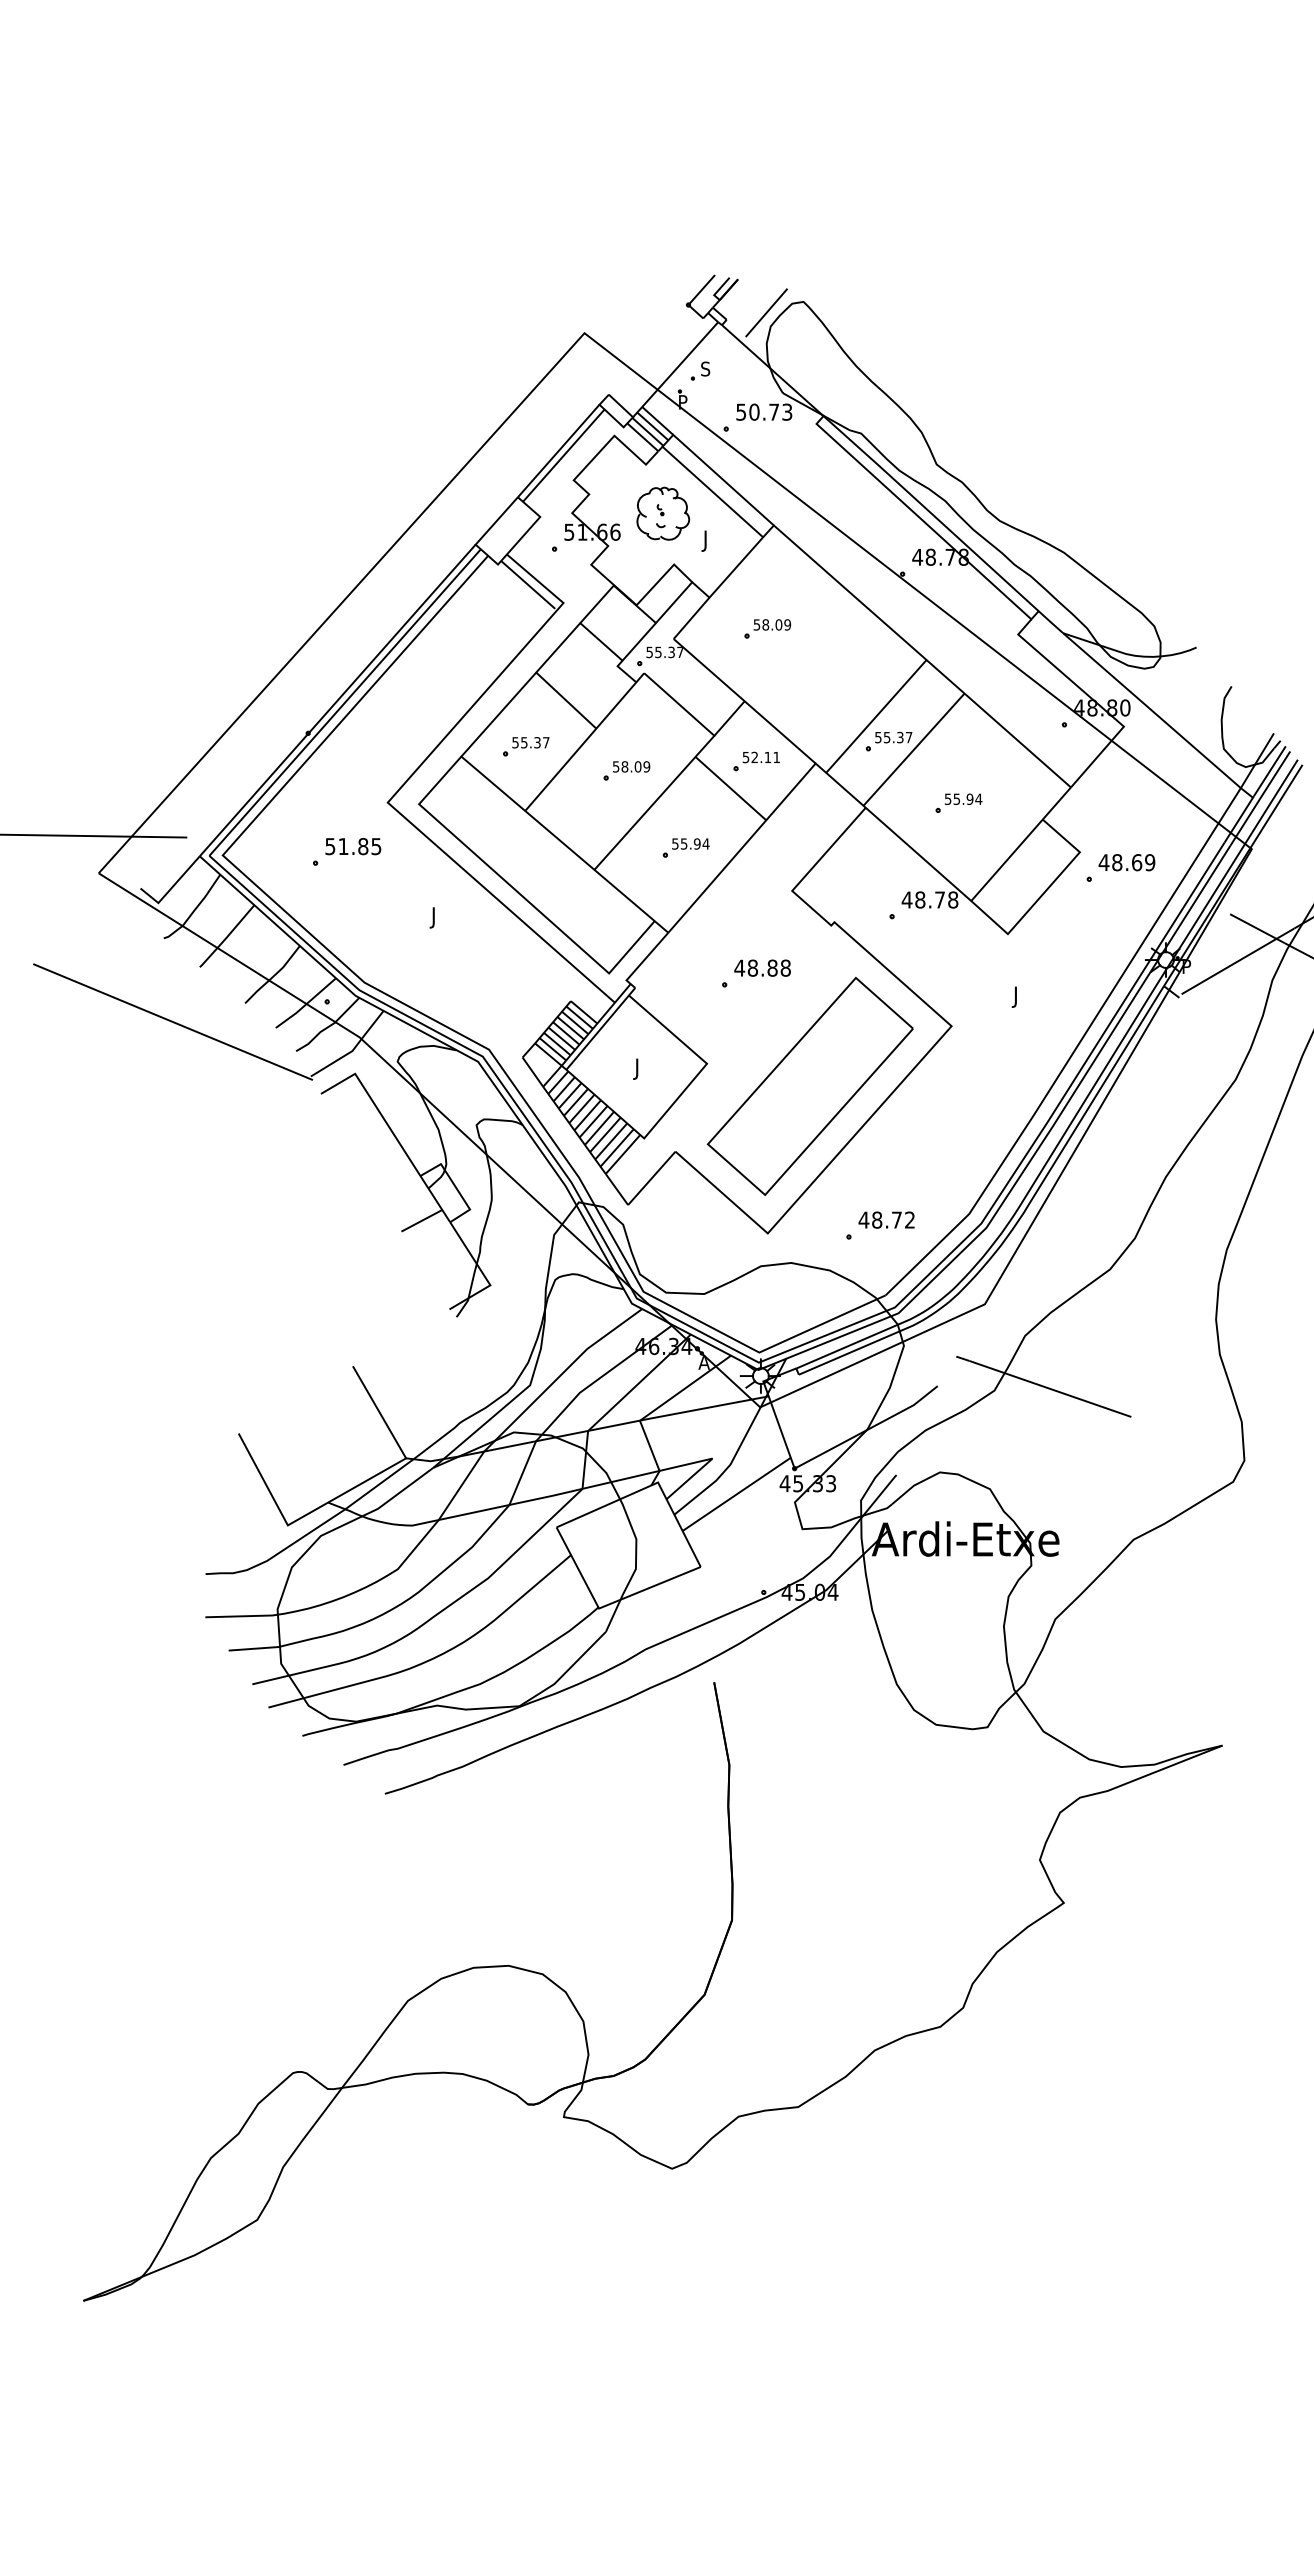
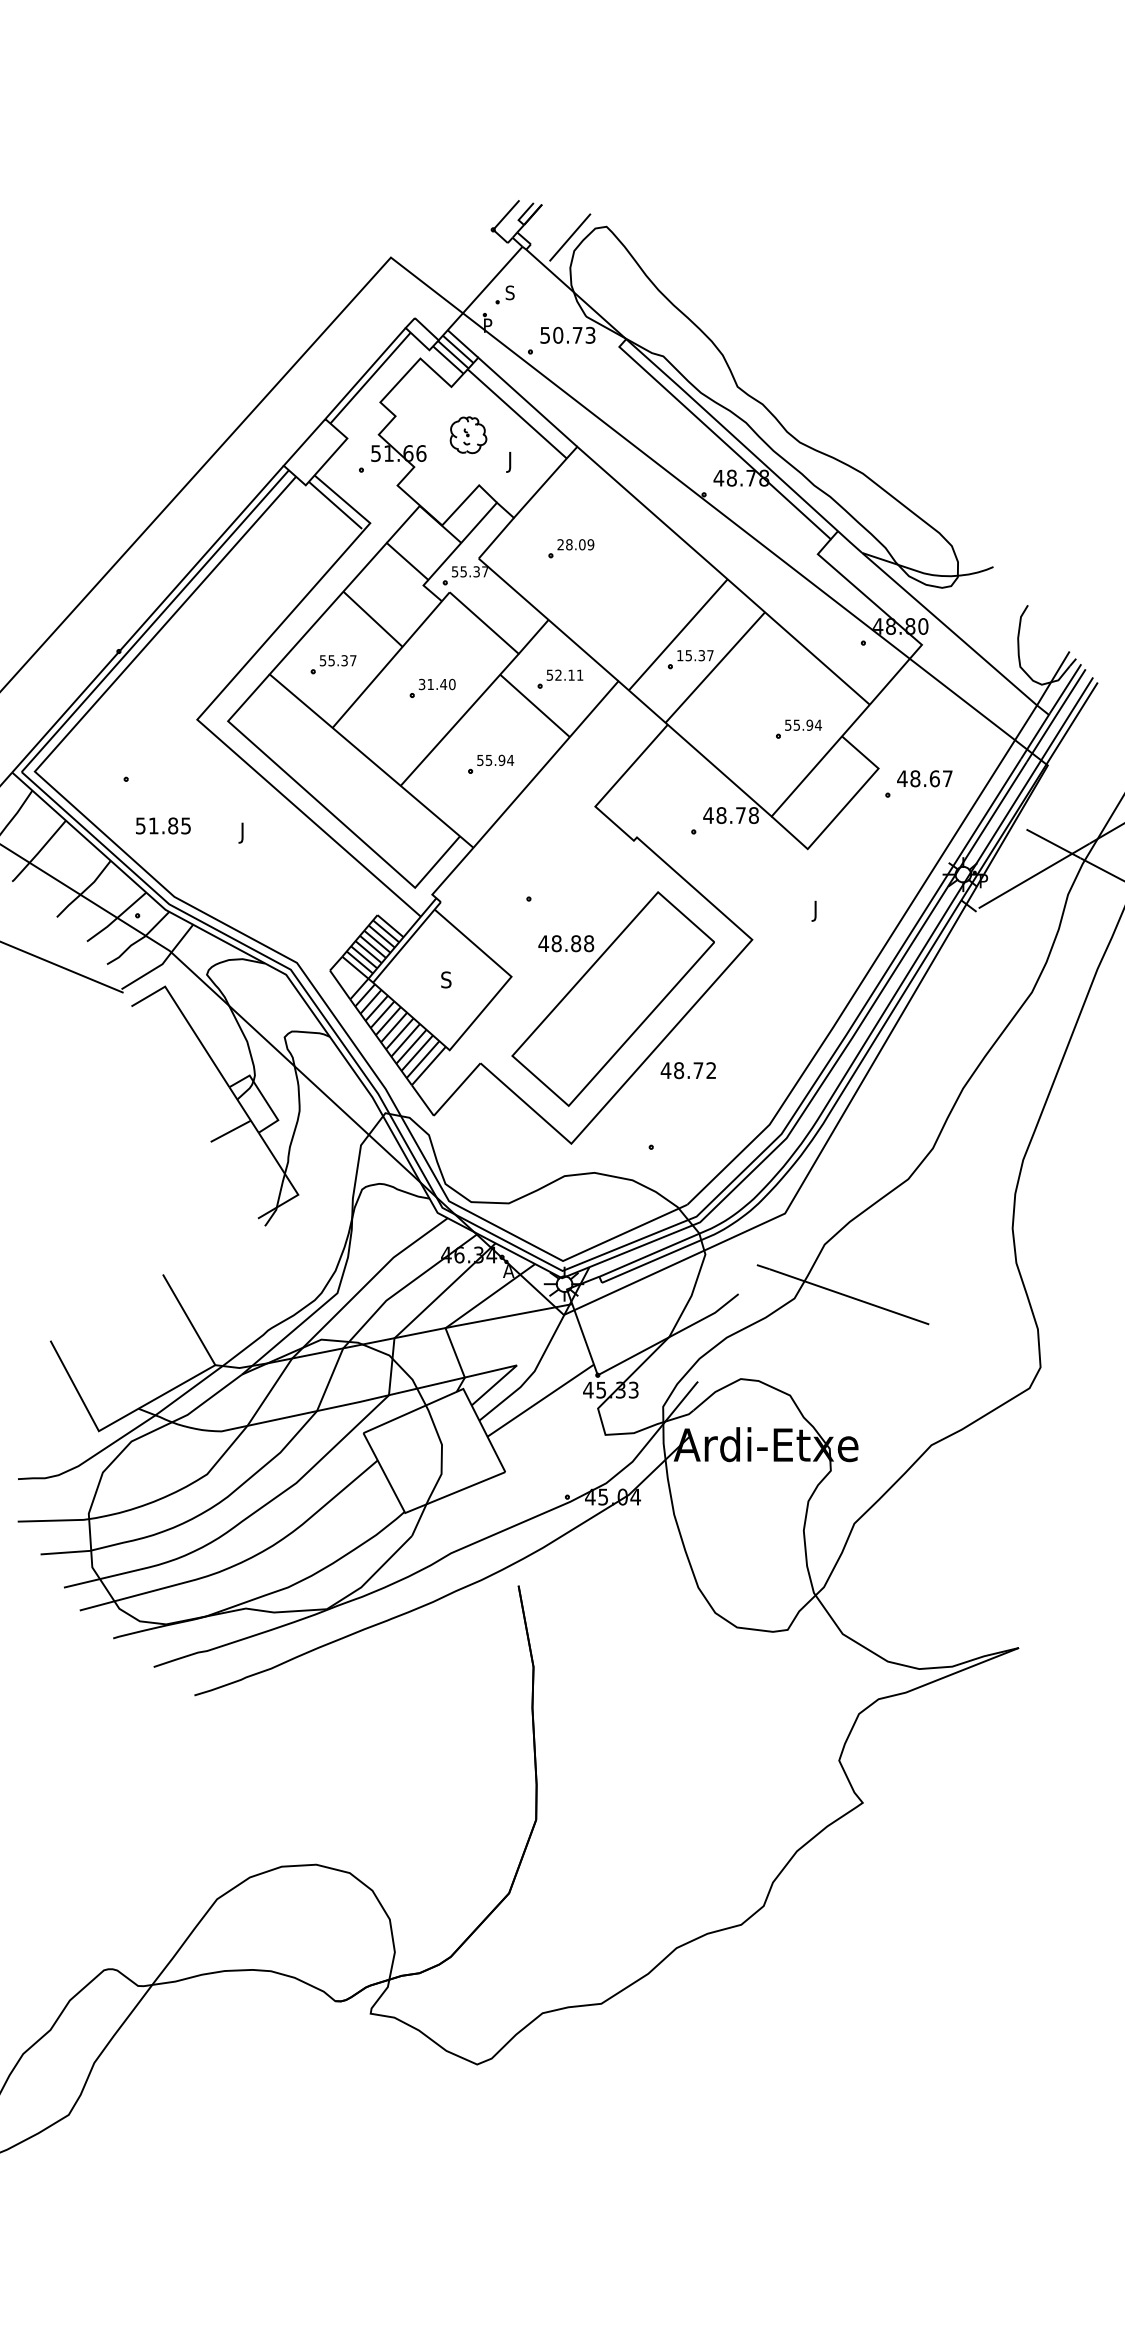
part: (663, 513) -> (468, 435), size x0.7
text: (756, 624) -> (560, 544), 58.09 -> 28.09
text: (878, 737) -> (680, 655), 55.37 -> 15.37
text: (631, 766) -> (437, 684), 58.09 -> 31.40
part: (958, 802) -> (798, 728), moved
text: (353, 846) -> (163, 825), moved
text: (1150, 862) -> (948, 778), 48.69 -> 48.67
text: (762, 967) -> (566, 943), moved
text: (639, 1068) -> (445, 981), J -> S
text: (886, 1219) -> (688, 1070), moved

